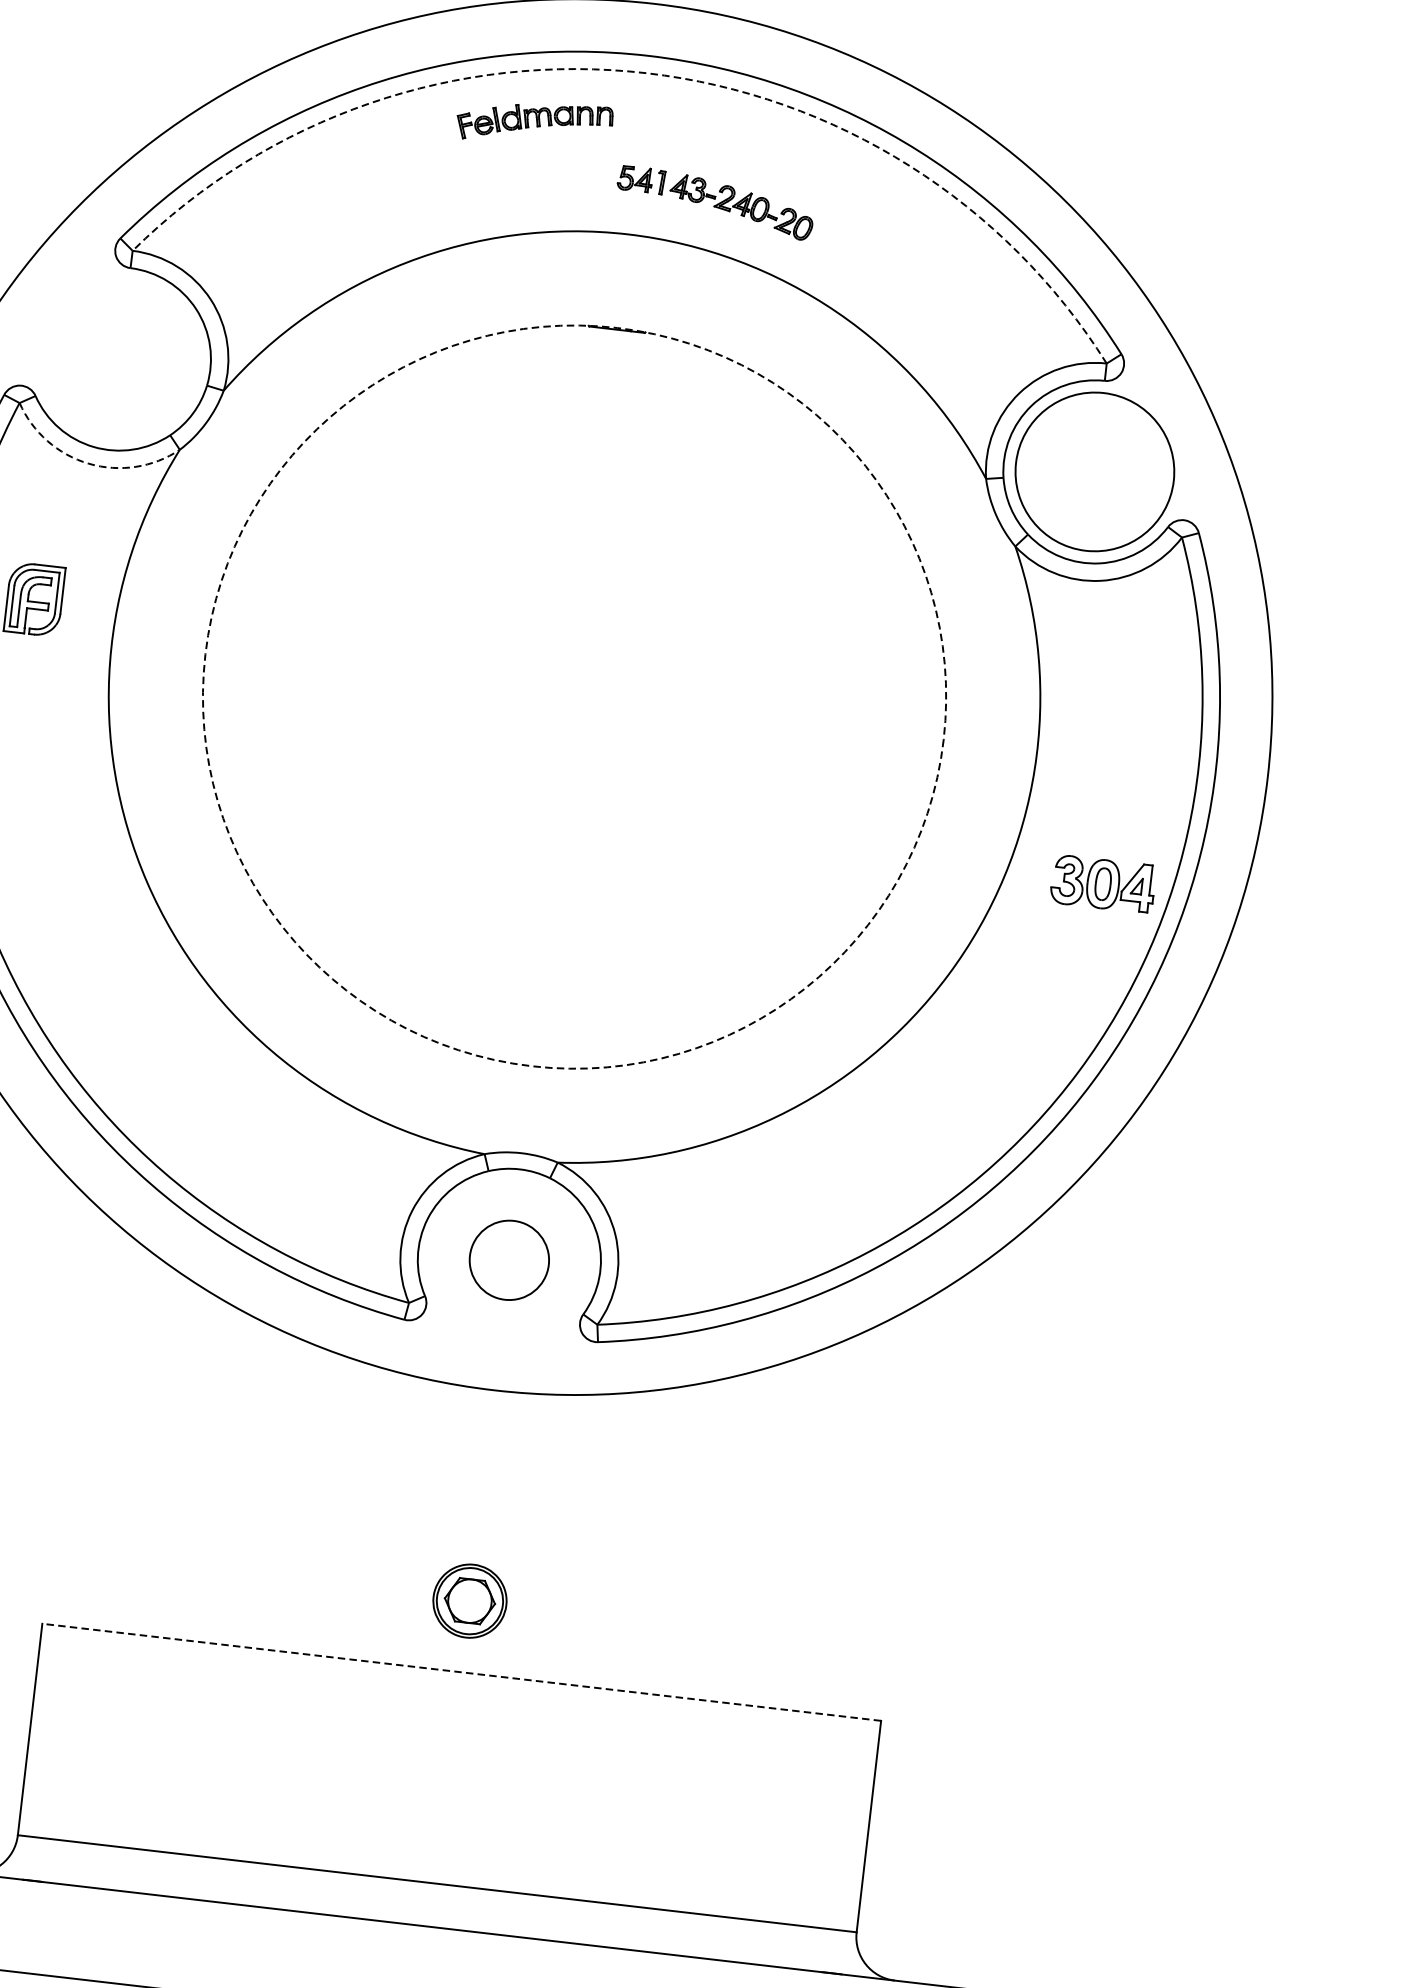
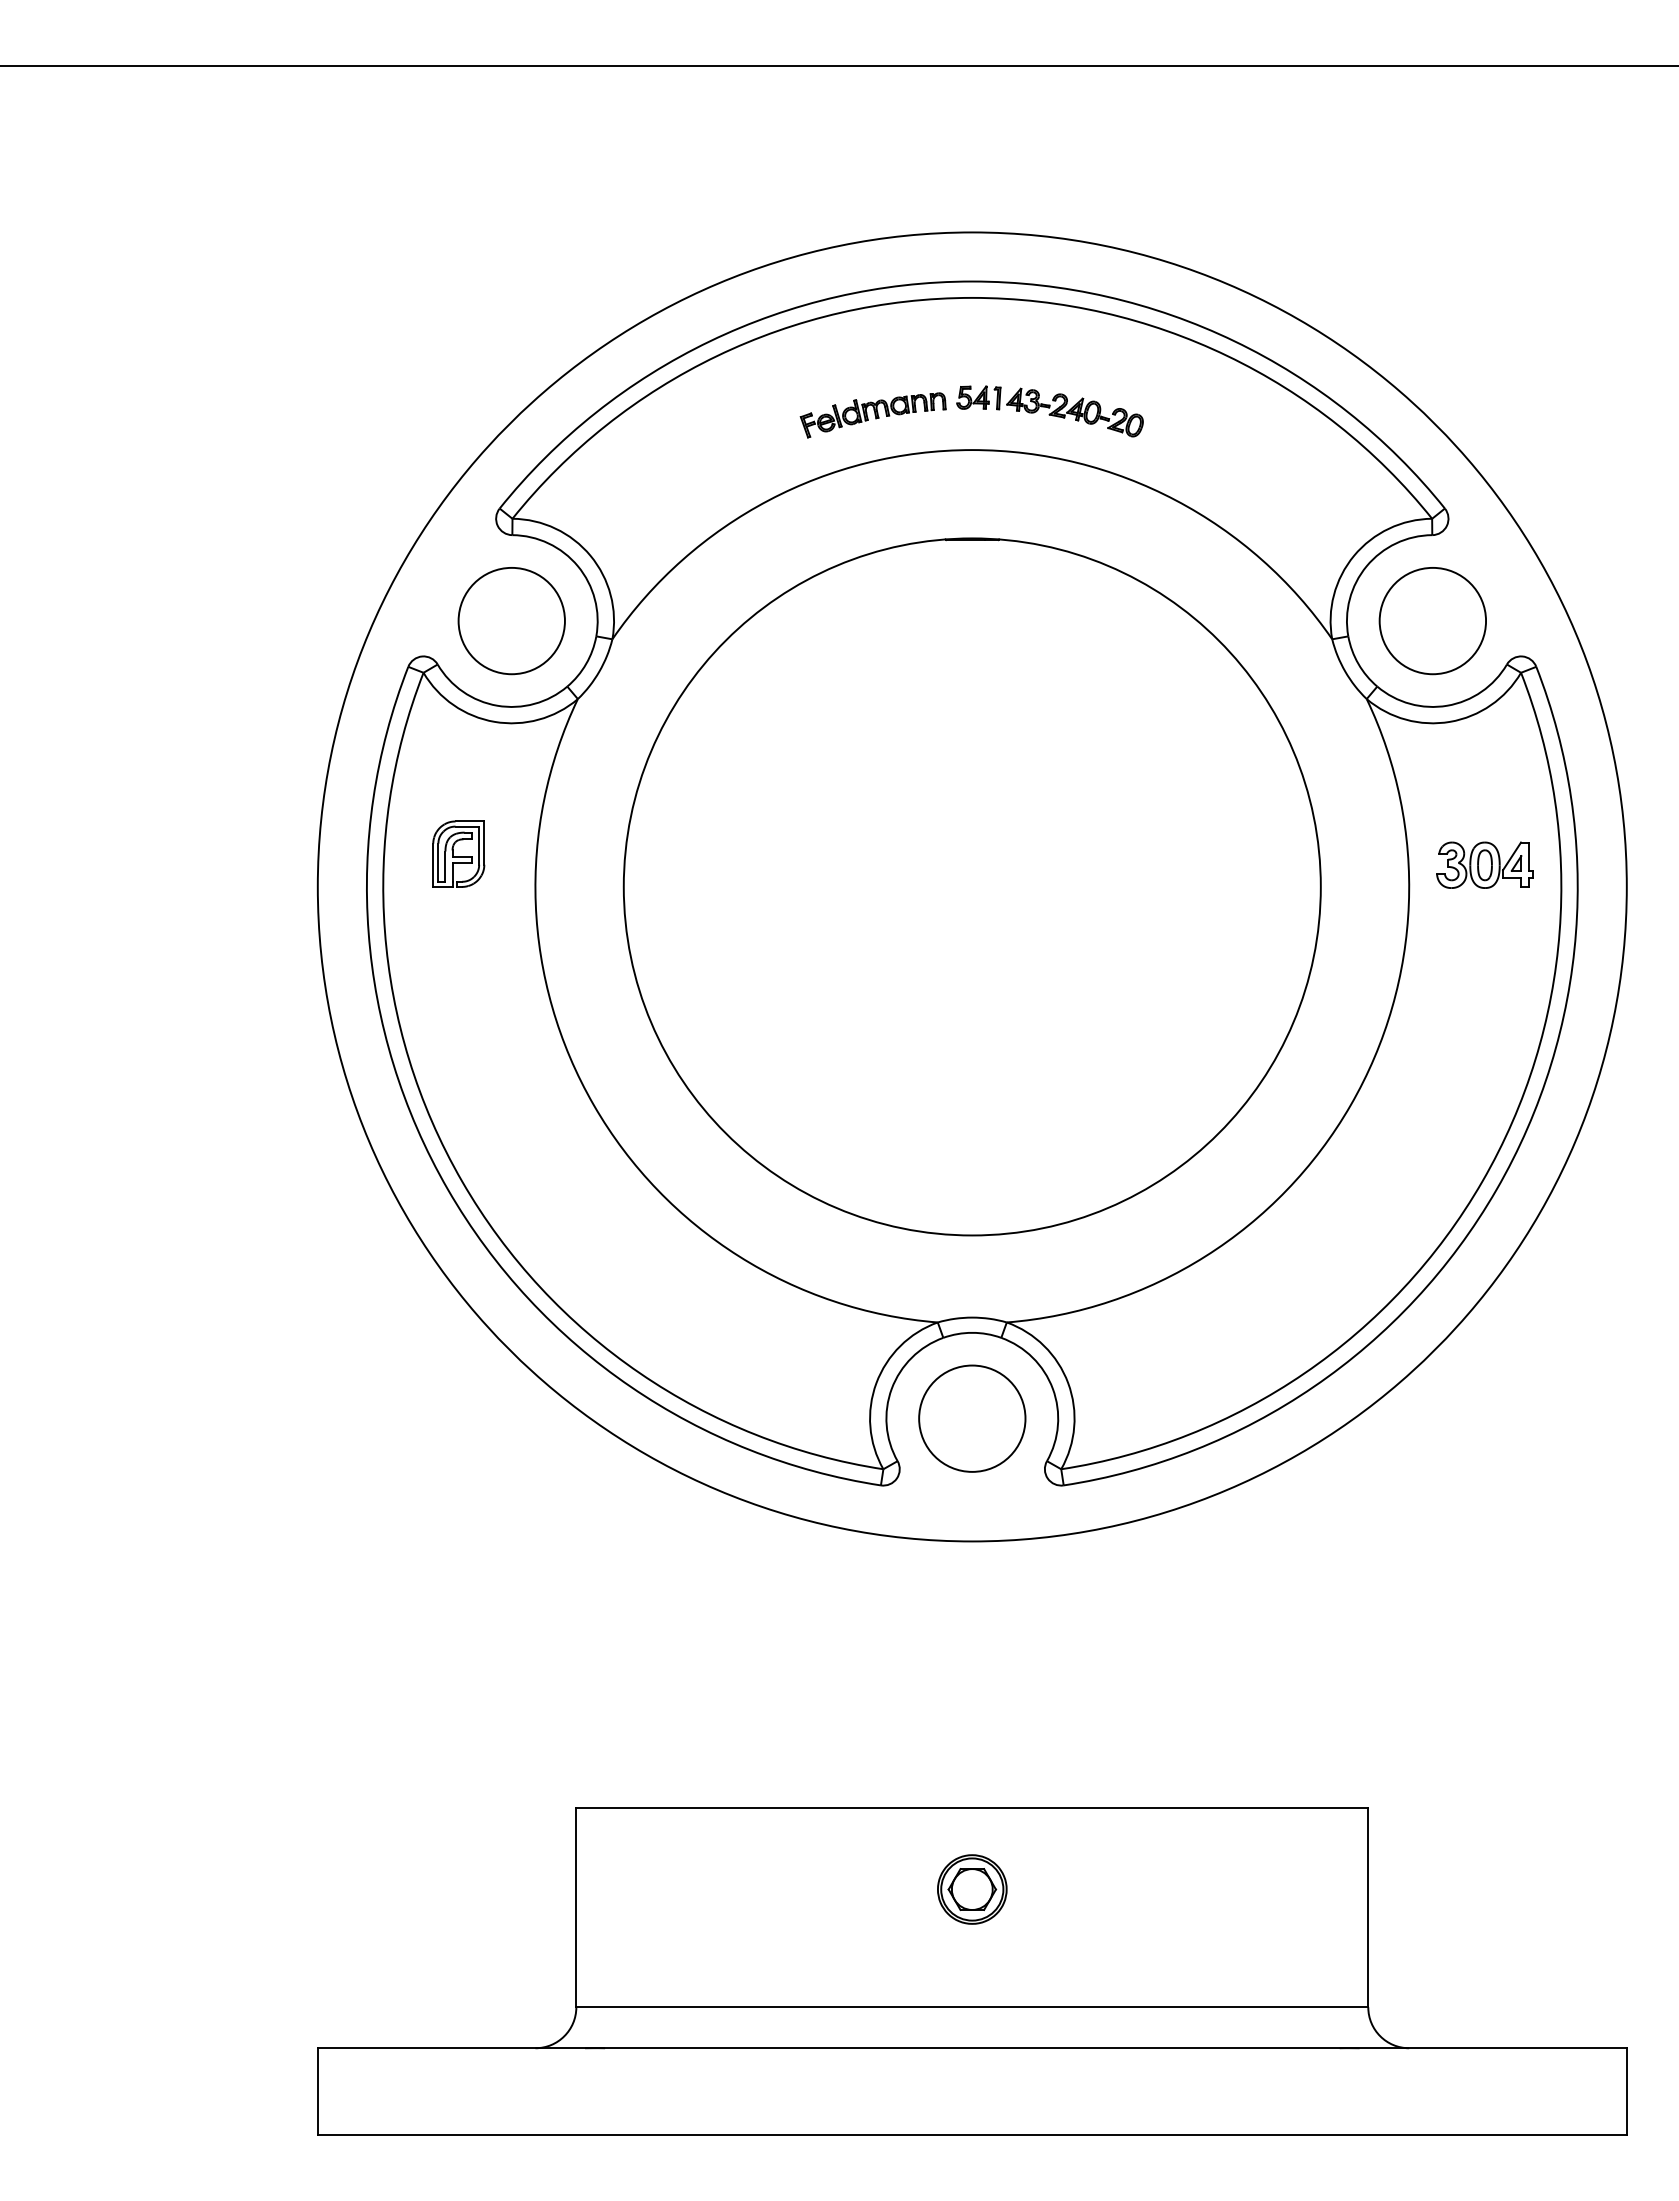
arc: (646, 72) -> (972, 297), dashed -> solid
part: (533, 123) -> (872, 415), moved
circle: (119, 359) -> (511, 621), added
arc: (88, 463) -> (494, 721), dashed -> solid
circle: (1094, 471) -> (1432, 620), size x0.71
circle: (573, 696) -> (971, 886), dashed -> solid
part: (1102, 883) -> (1484, 864), moved
circle: (509, 1260) -> (972, 1418), size x1.43
part: (470, 1601) -> (972, 1889), moved
line: (461, 1672) -> (972, 1807), dashed -> solid

